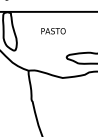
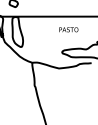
text: (53, 30) -> (68, 29), moved

